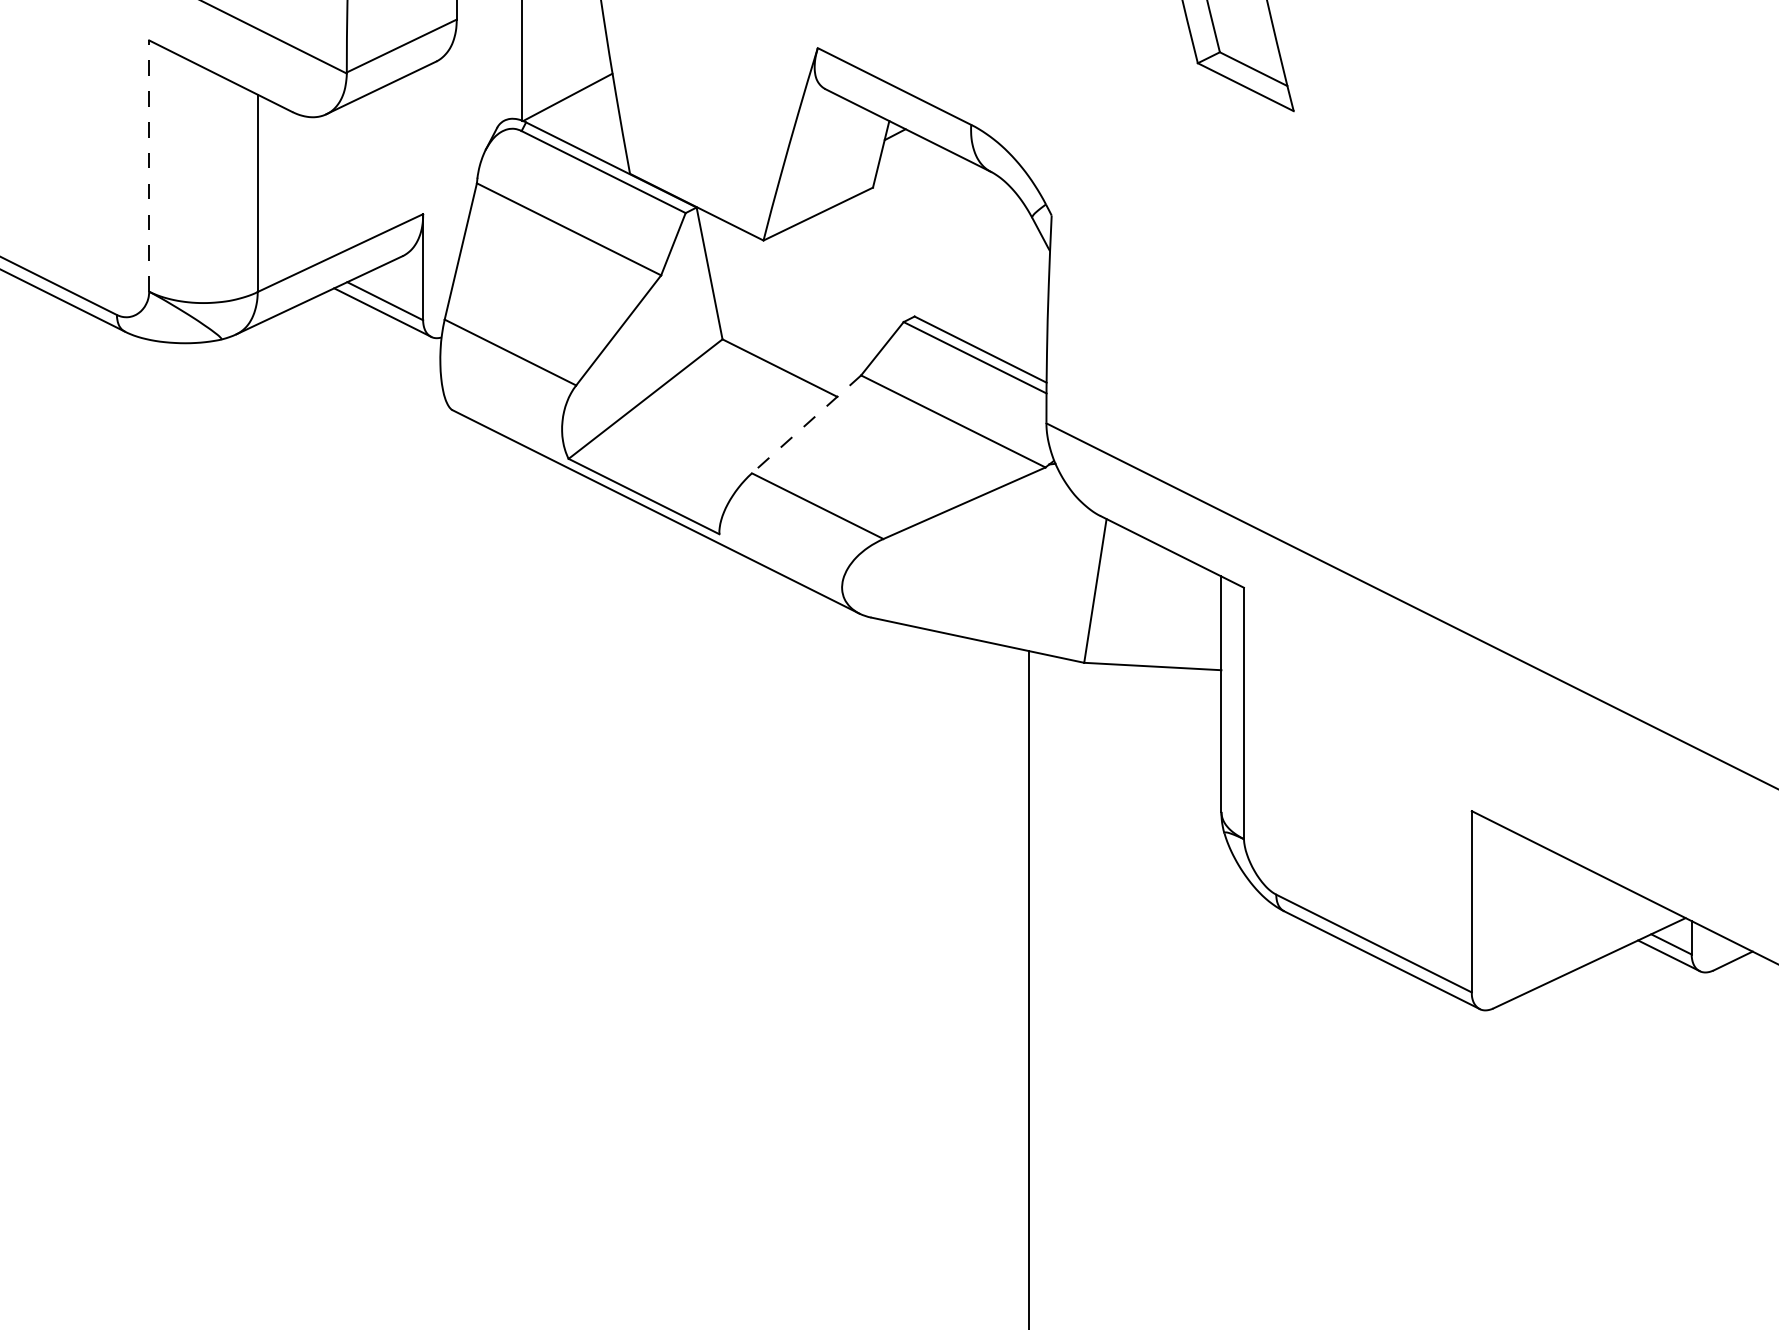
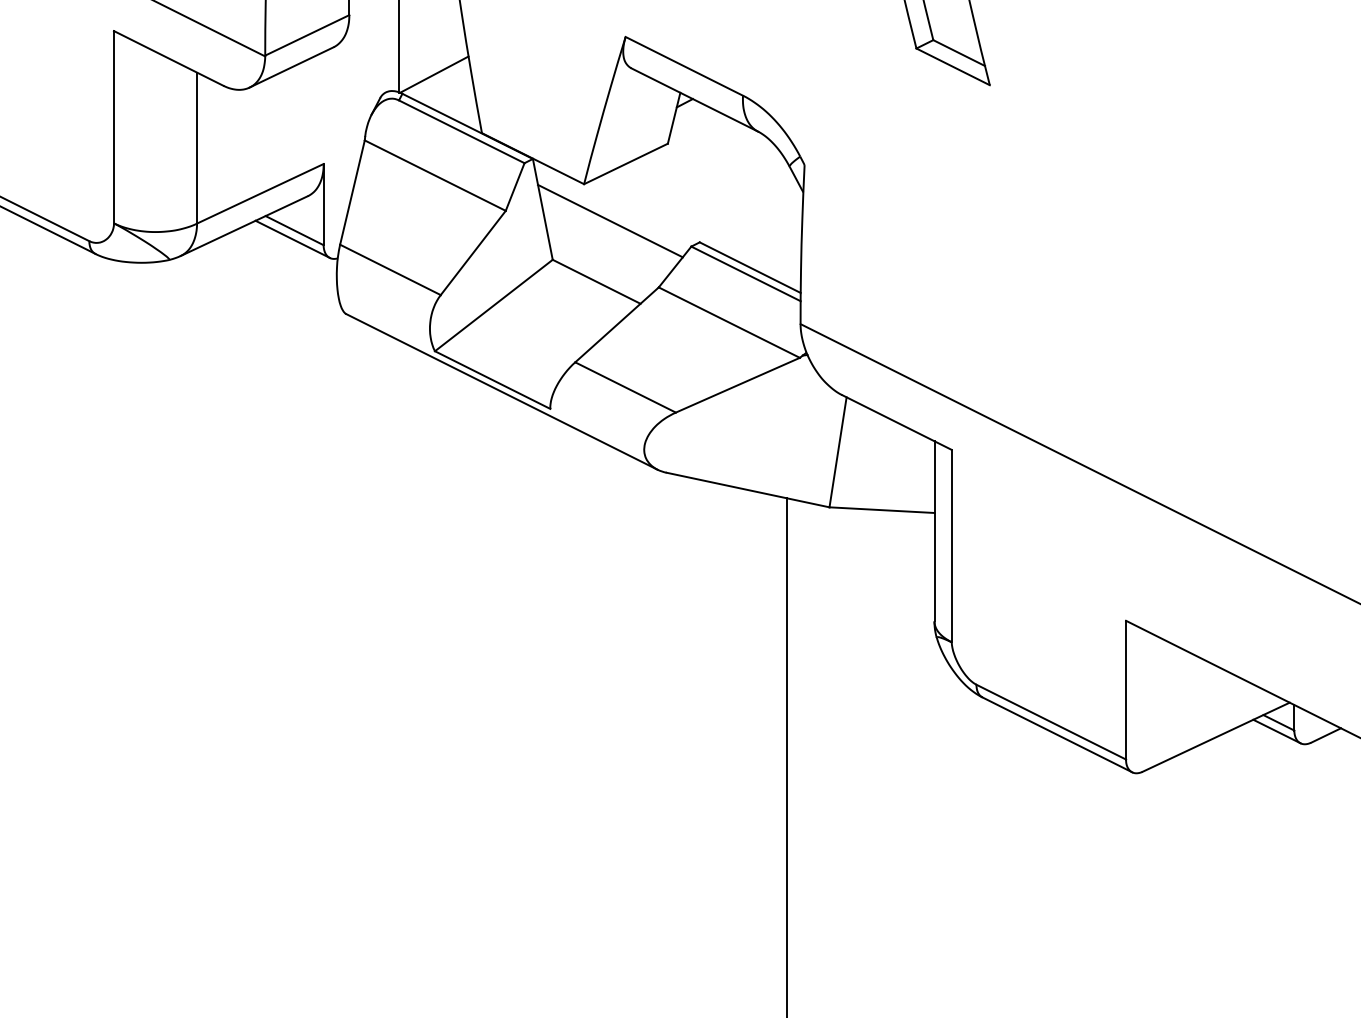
line: (149, 166) -> (114, 127), dashed -> solid
line: (797, 288) -> (610, 220), added
line: (806, 424) -> (616, 324), dashed -> solid

